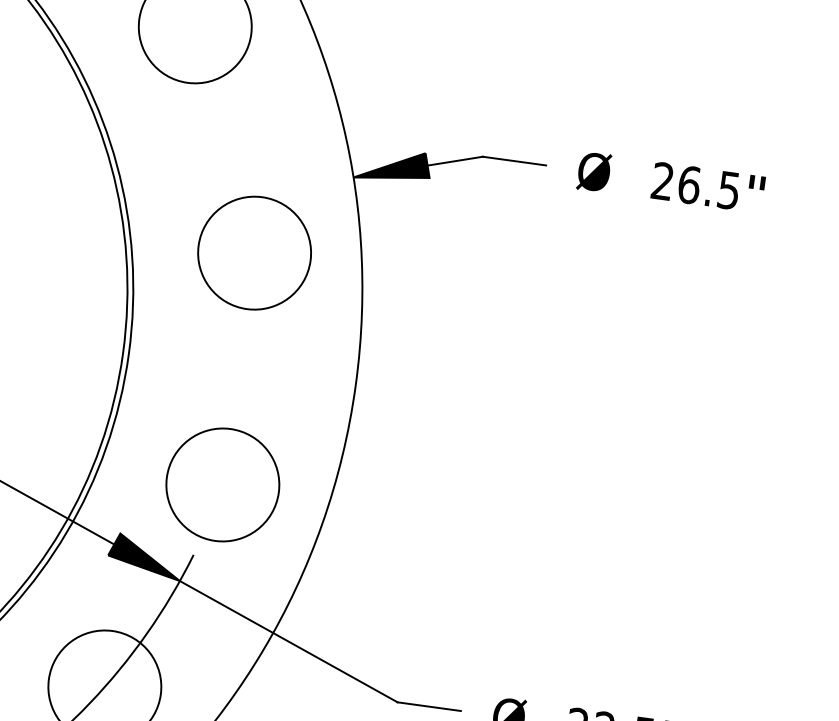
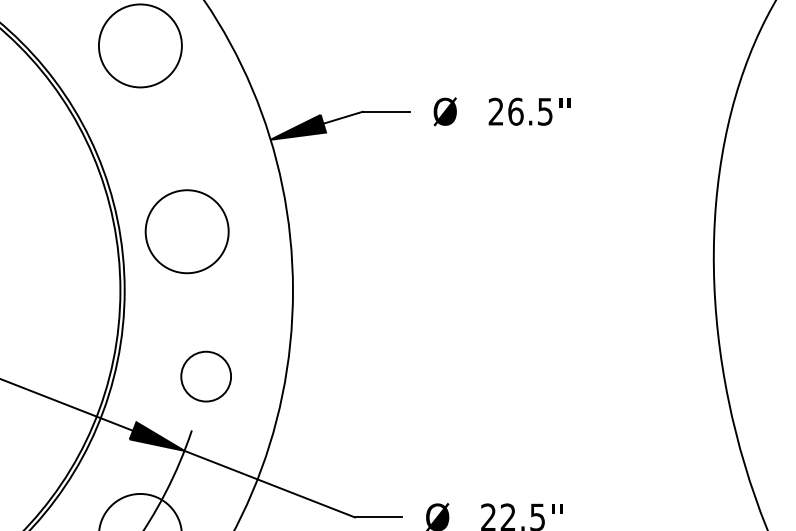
circle: (253, 252) -> (186, 231), moved
circle: (221, 484) -> (205, 376), size x0.6

